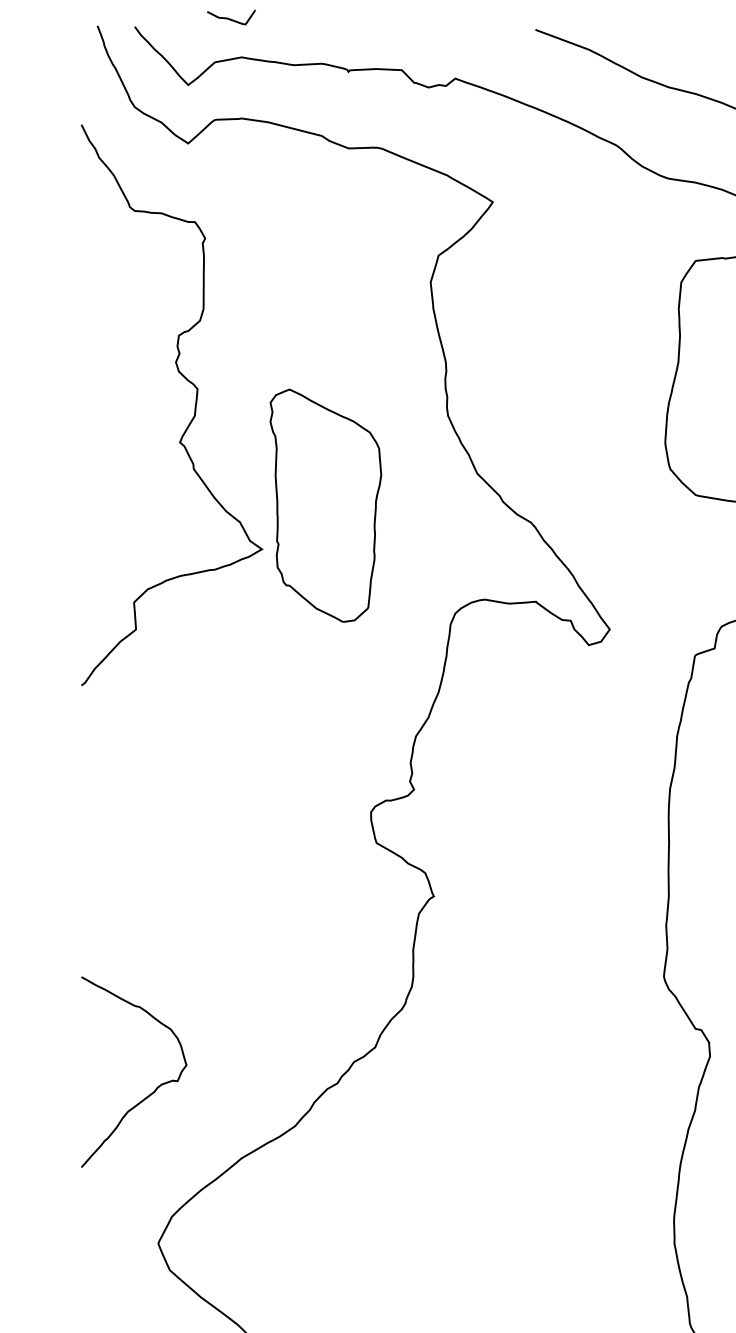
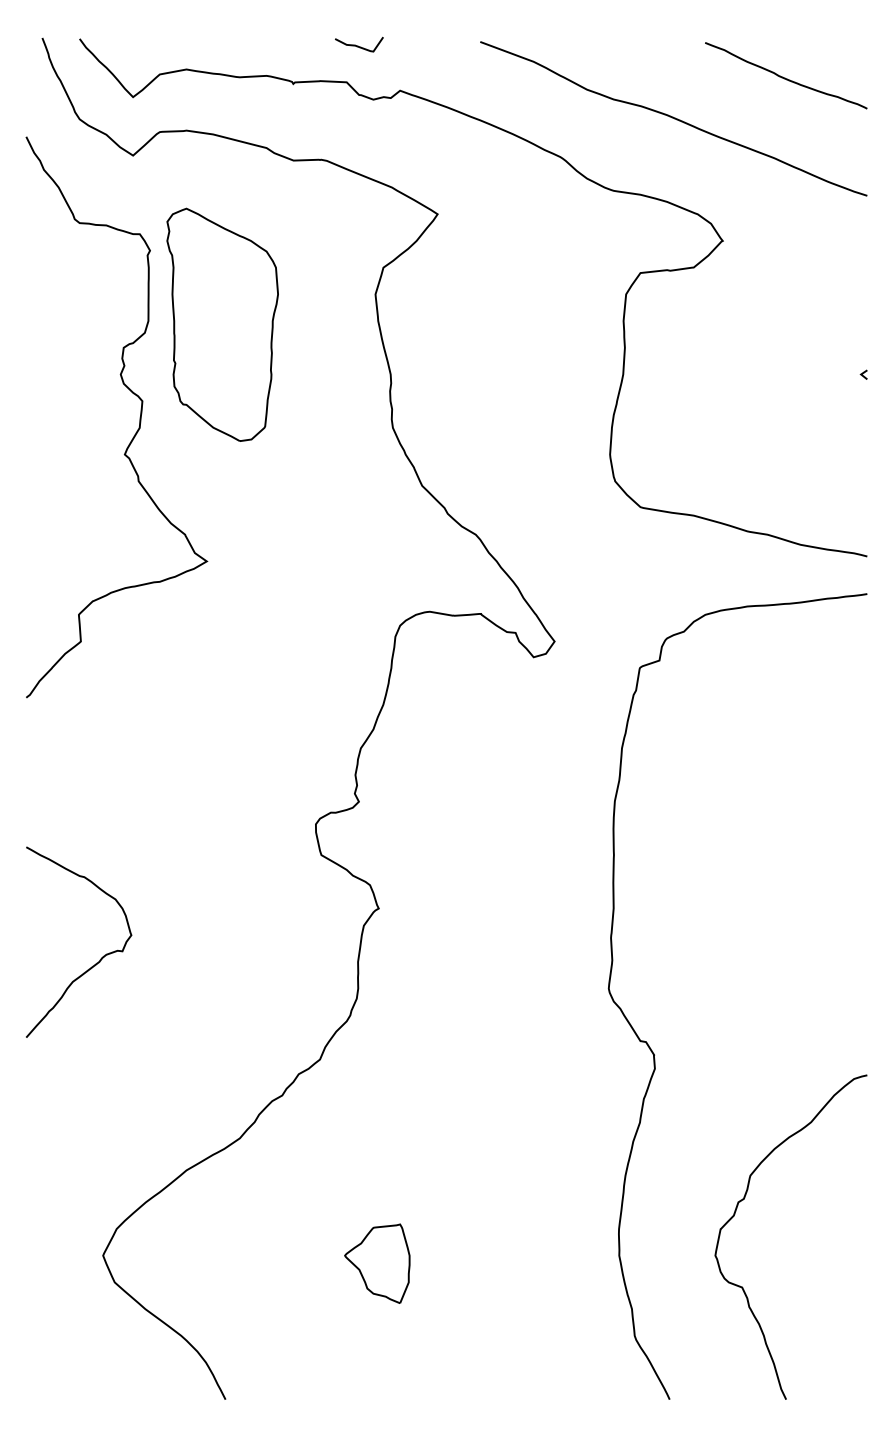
curve: (230, 18) -> (358, 45), moved
part: (325, 505) -> (222, 324), moved
curve: (155, 1088) -> (100, 958), moved
part: (432, 1251) -> (377, 1263), added

